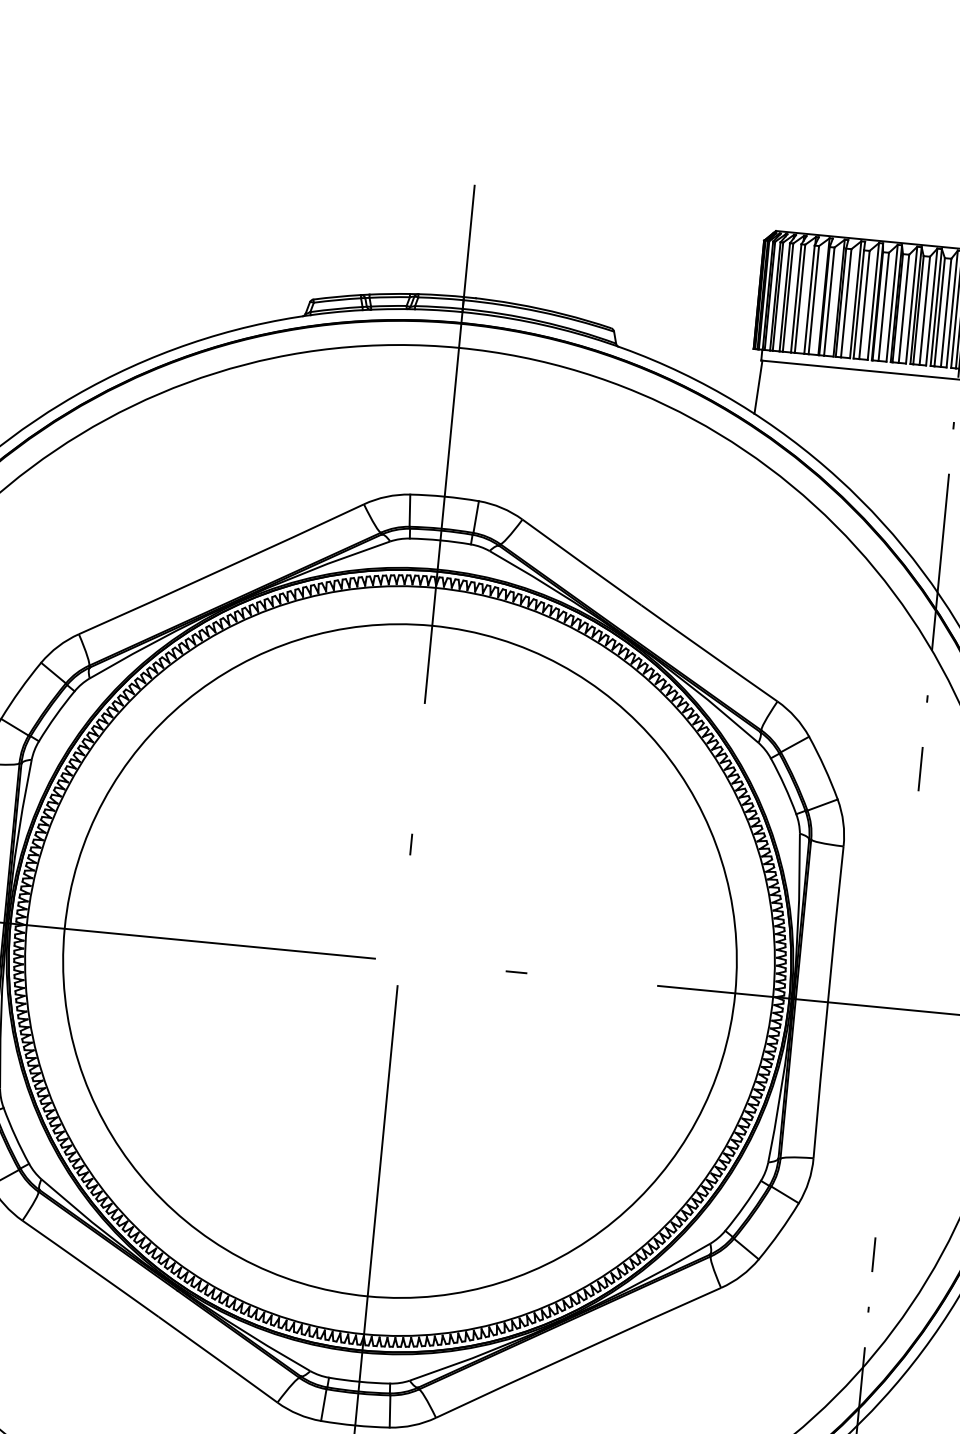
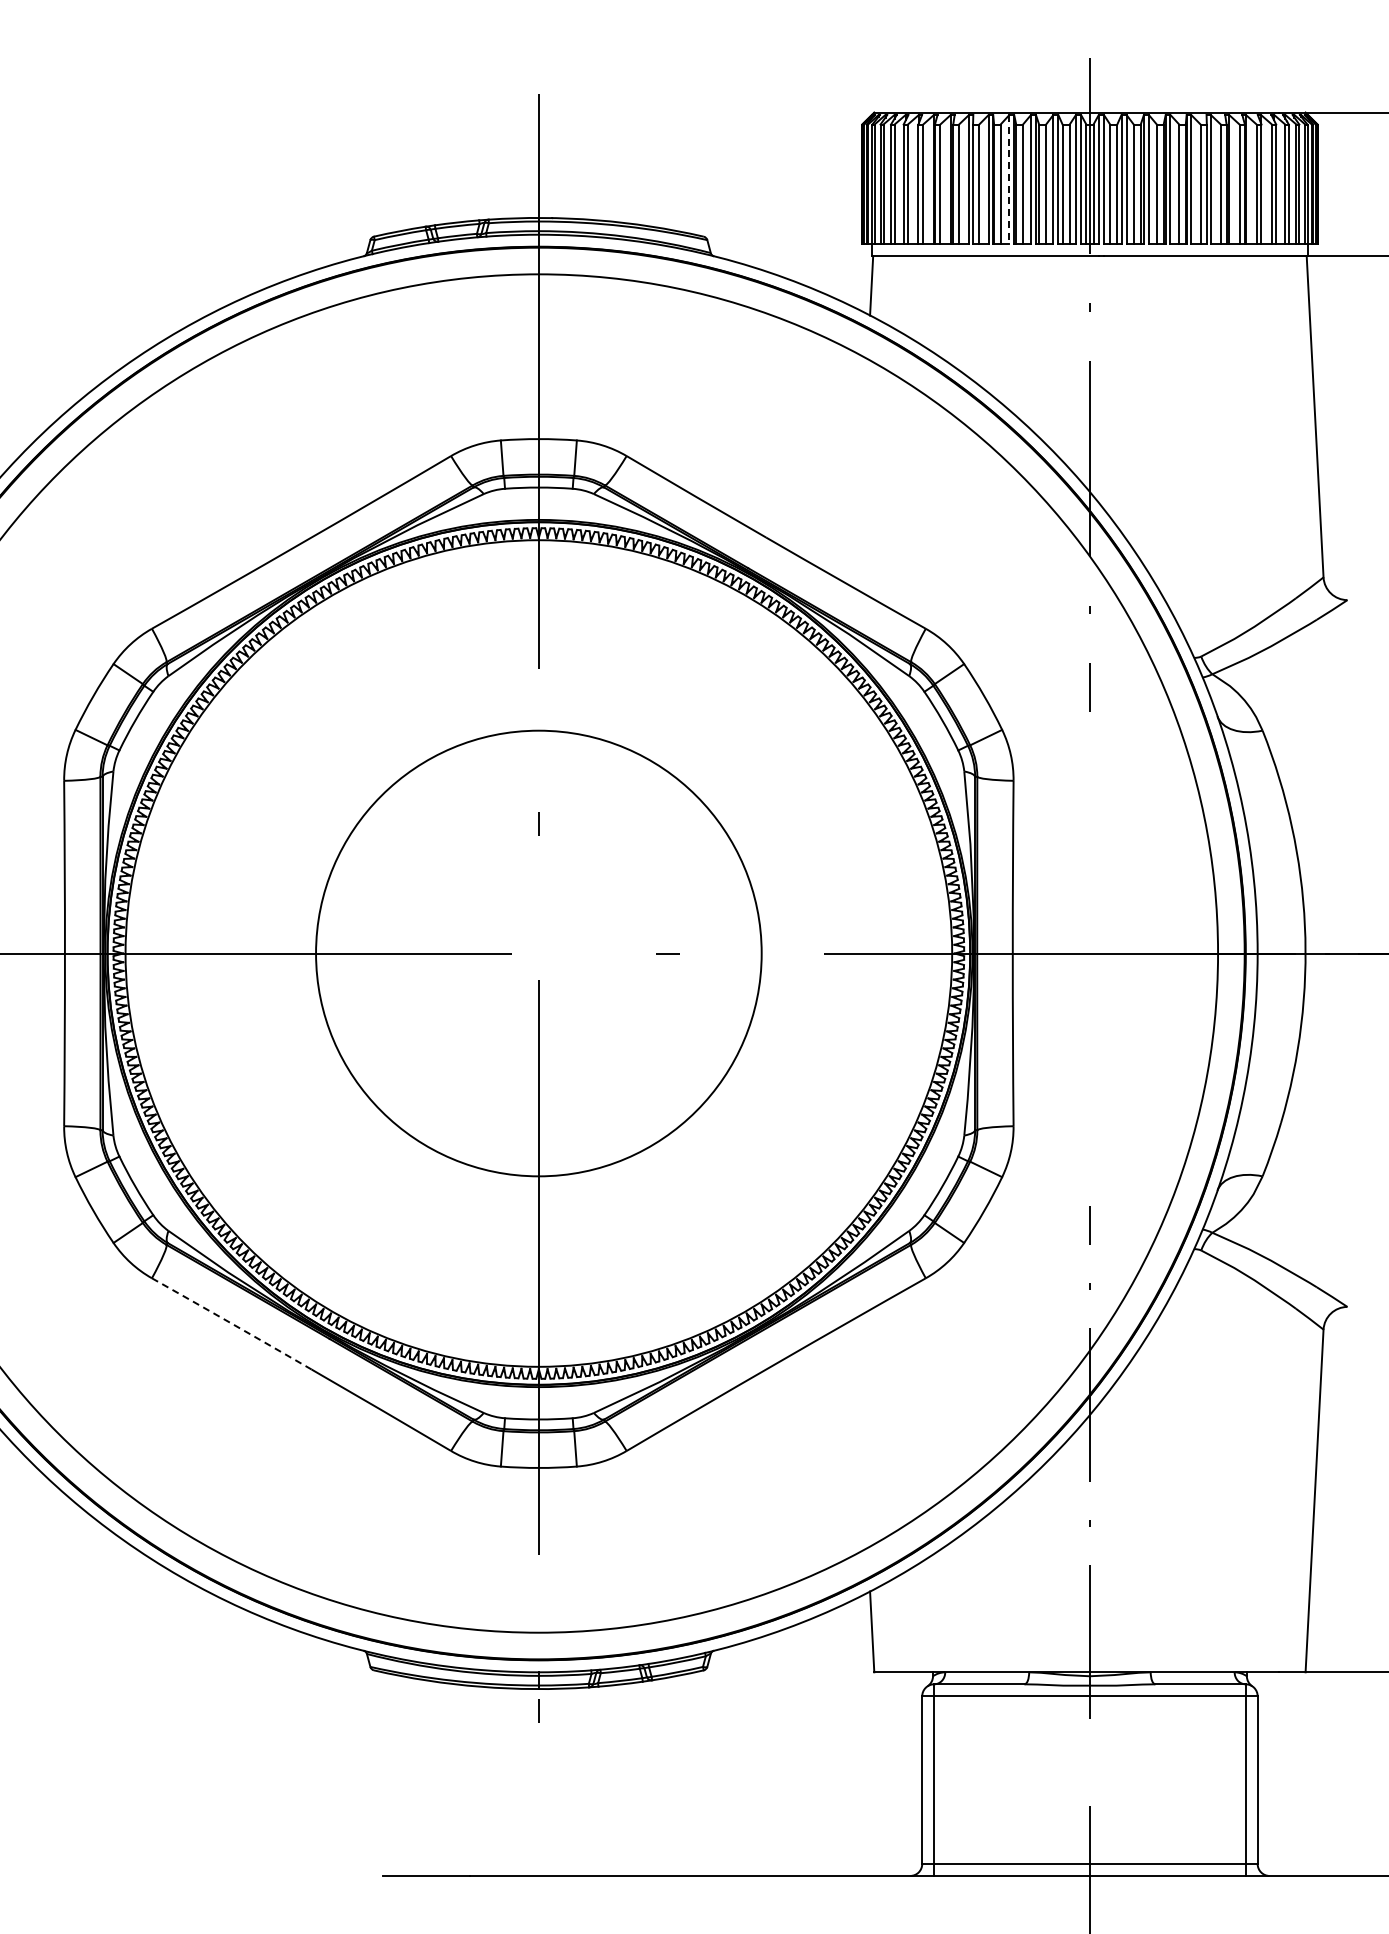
line: (892, 303) -> (1009, 179), solid -> dashed
circle: (399, 961) -> (538, 953), size x0.6
arc: (90, 1268) -> (231, 1323), solid -> dashed

